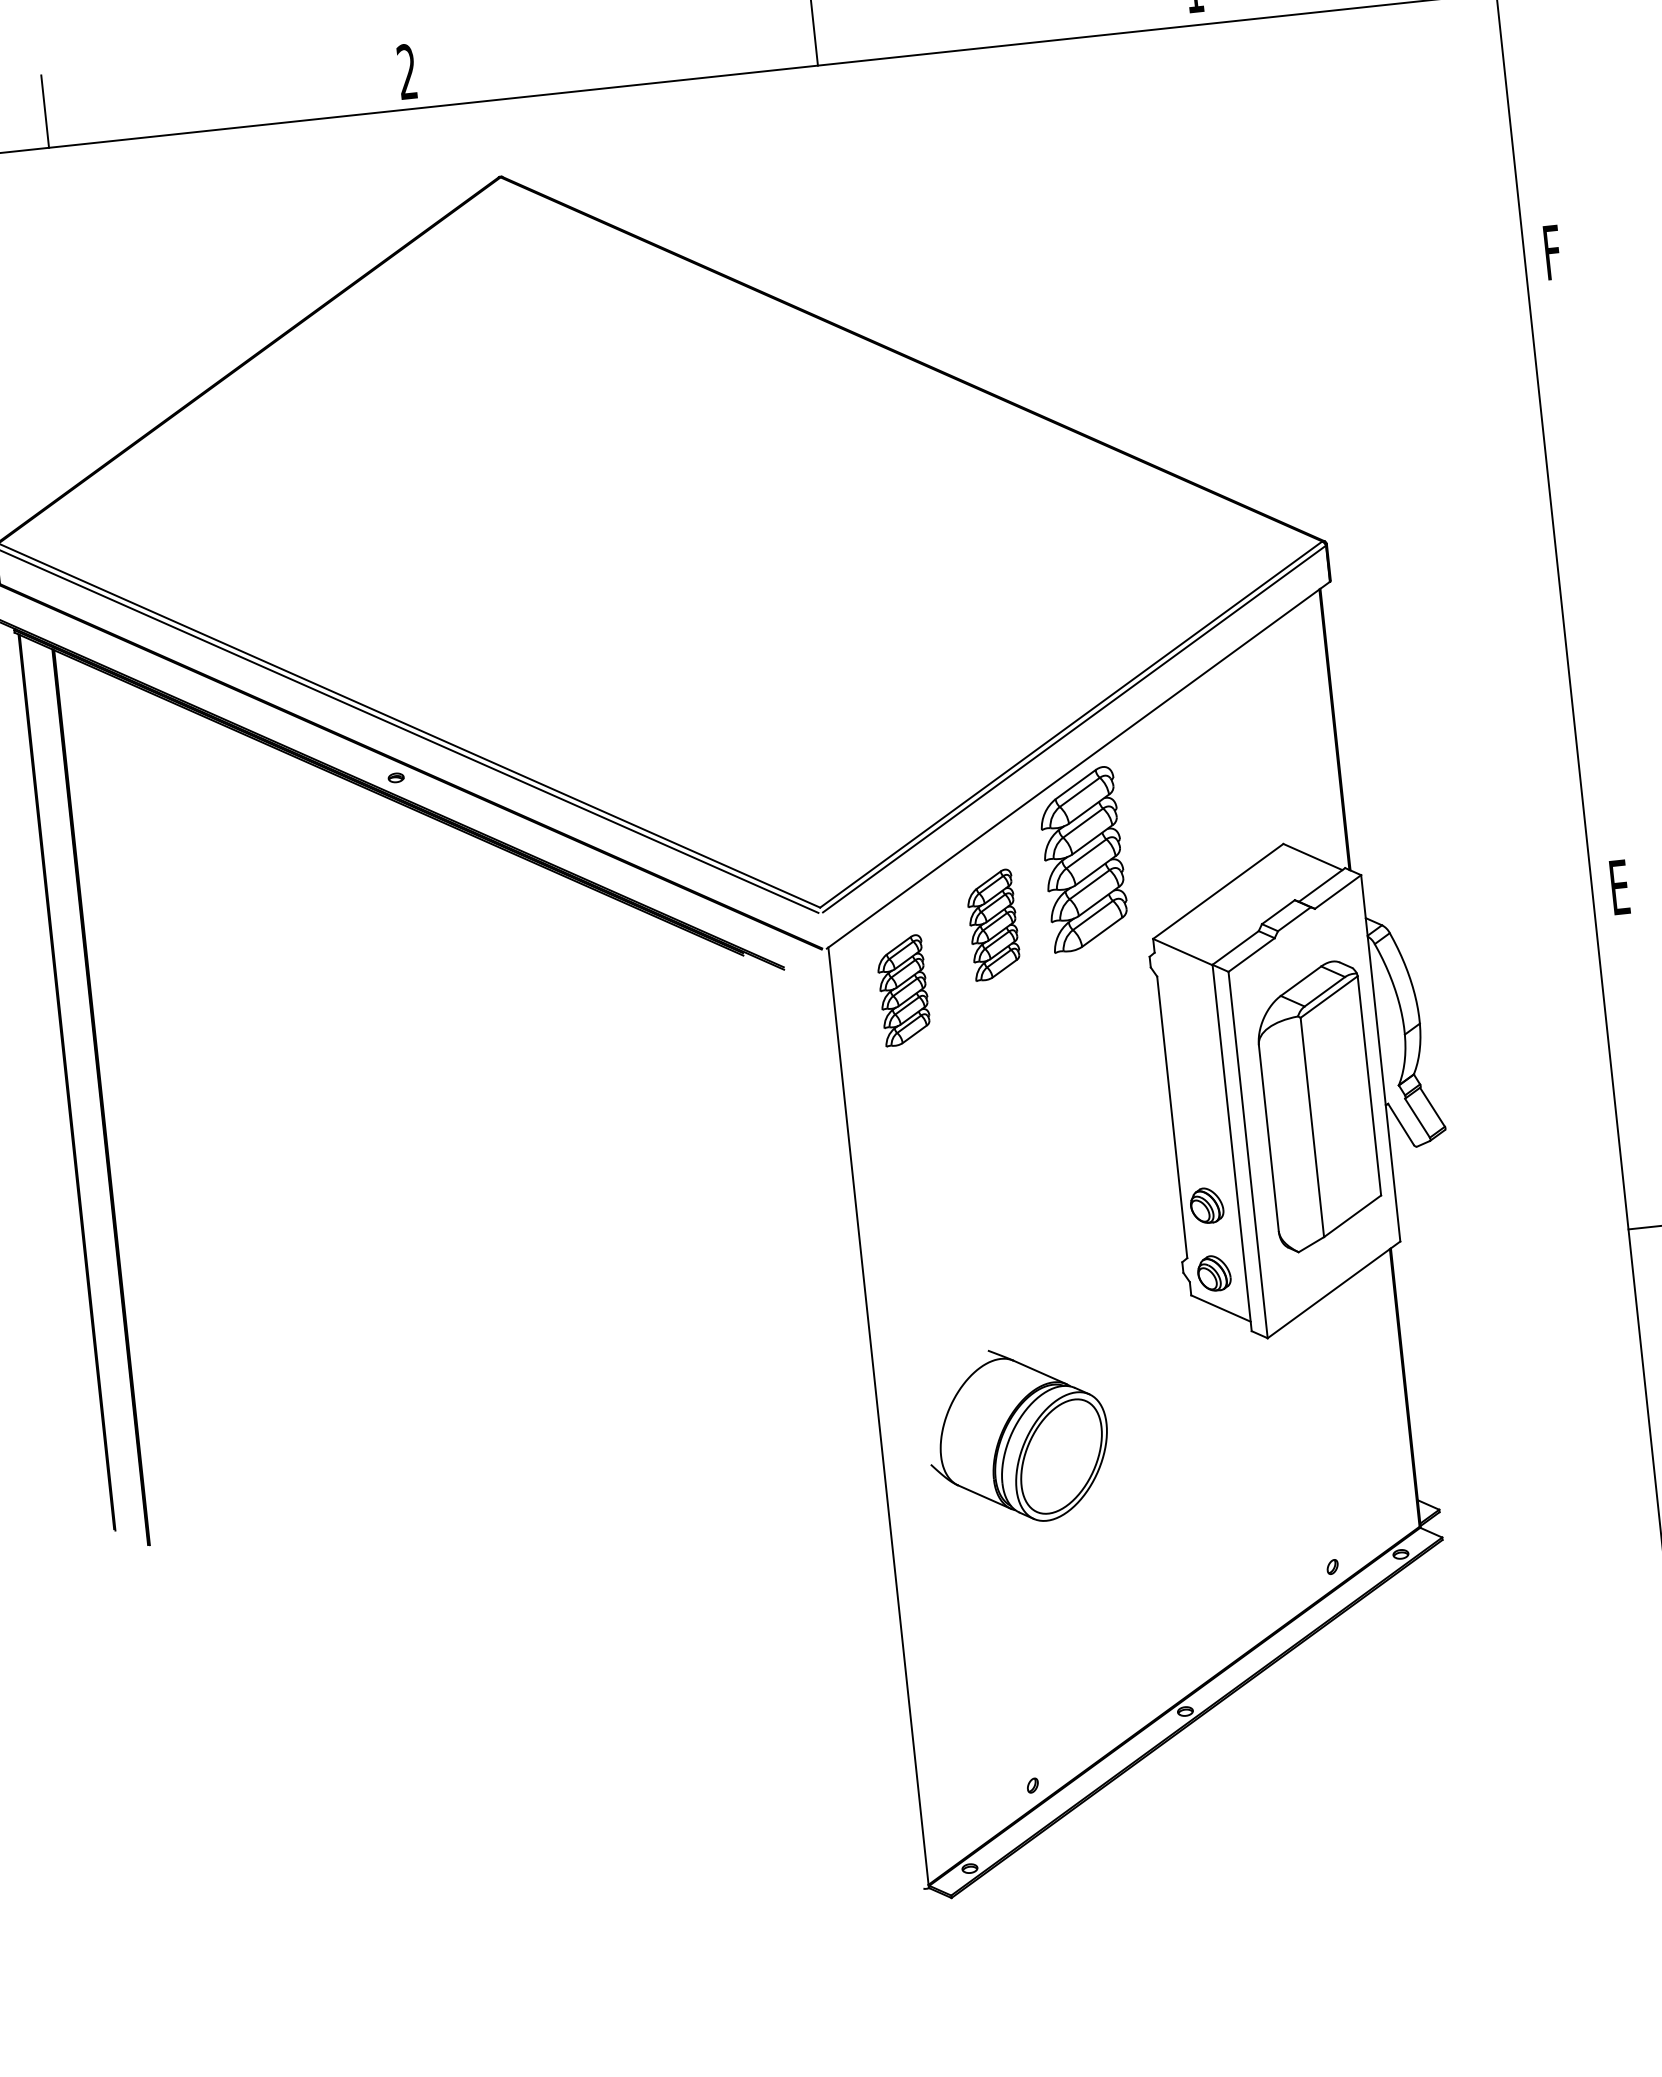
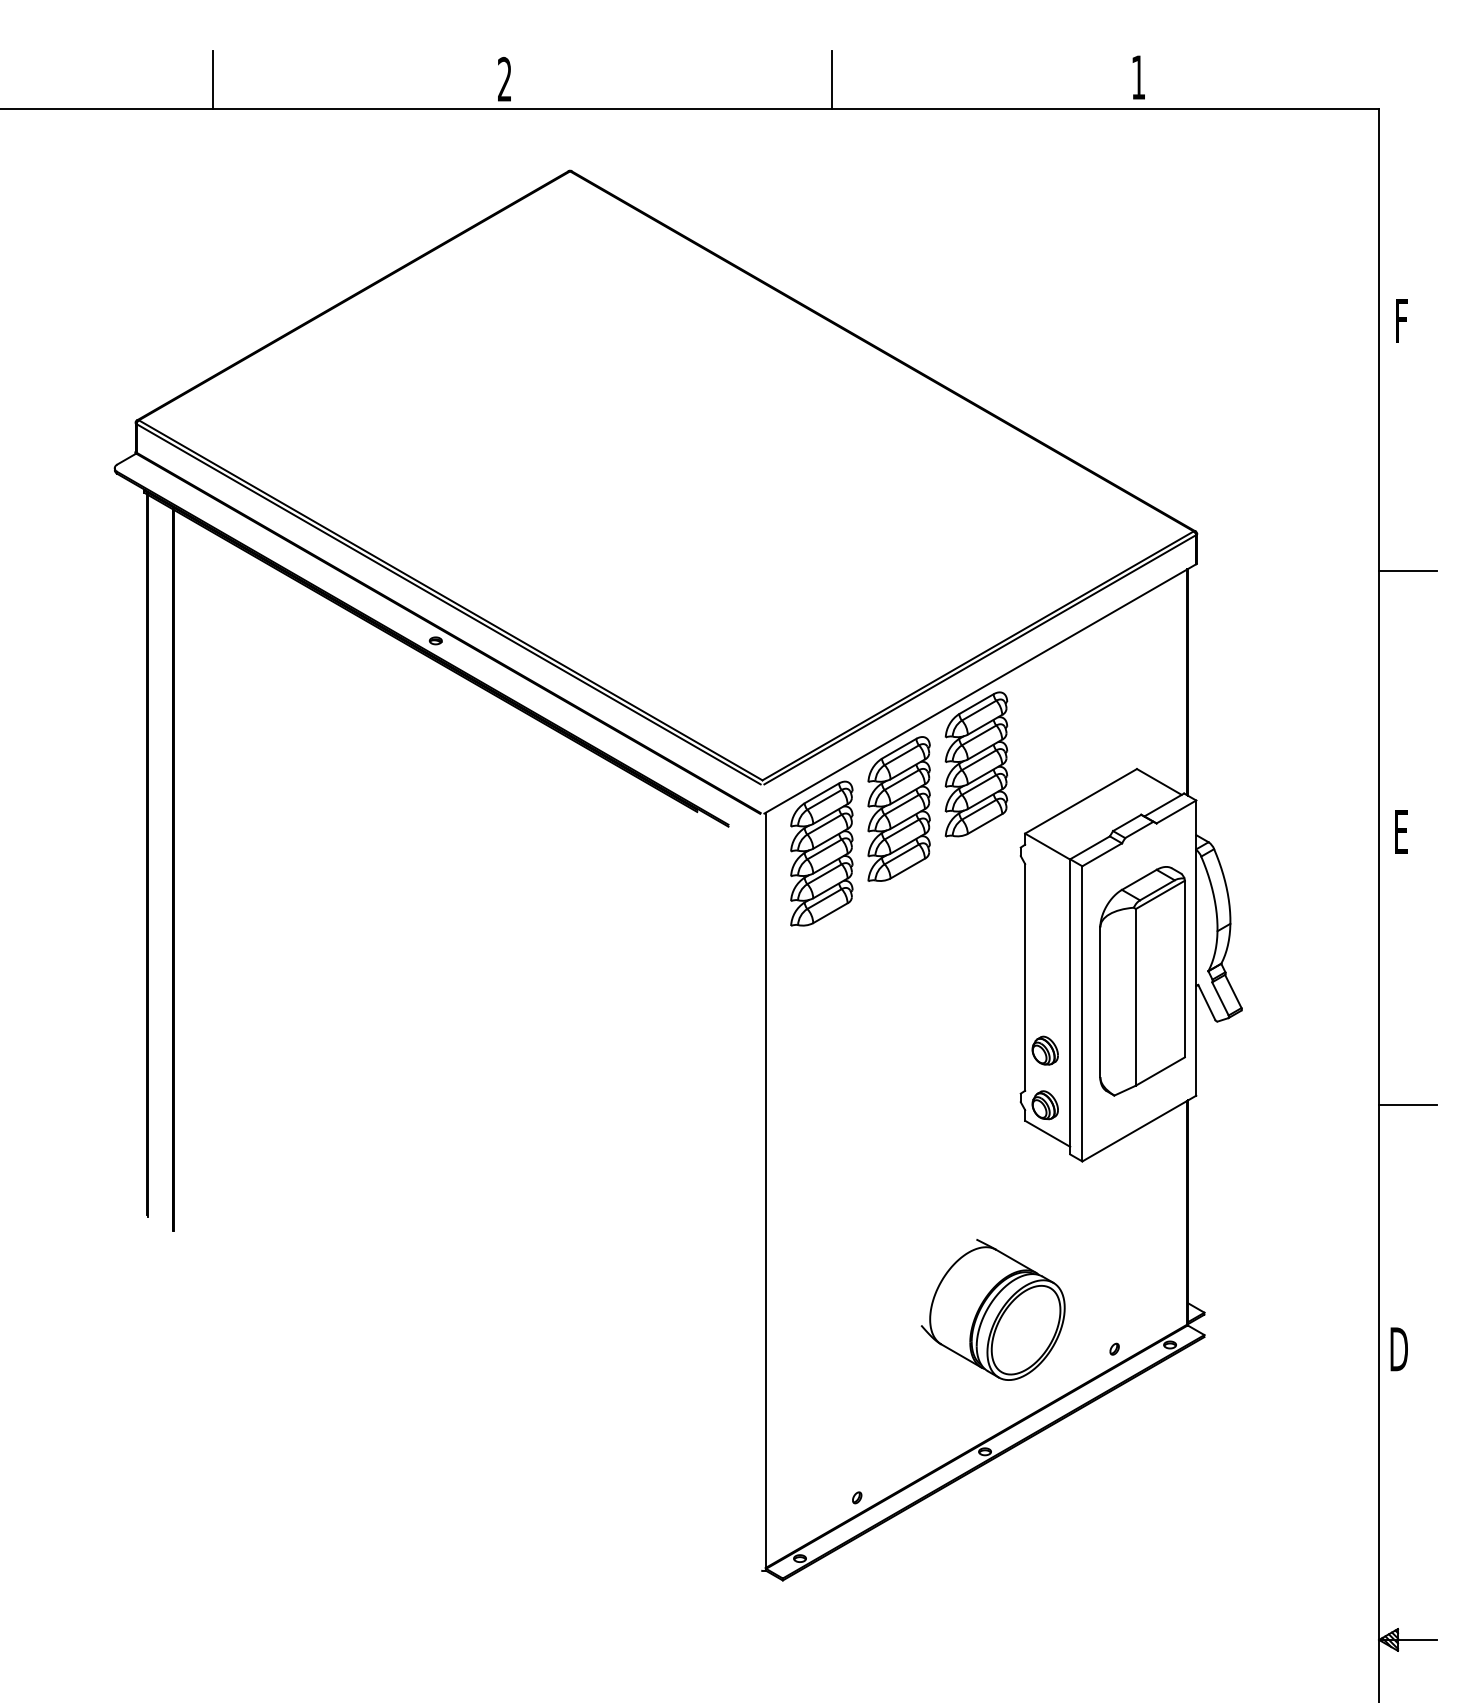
line: (1594, 561) -> (1408, 570), added
part: (992, 924) -> (898, 808), size x1.67
part: (903, 990) -> (821, 853), size x1.67
part: (1017, 1435) -> (992, 1309), moved

